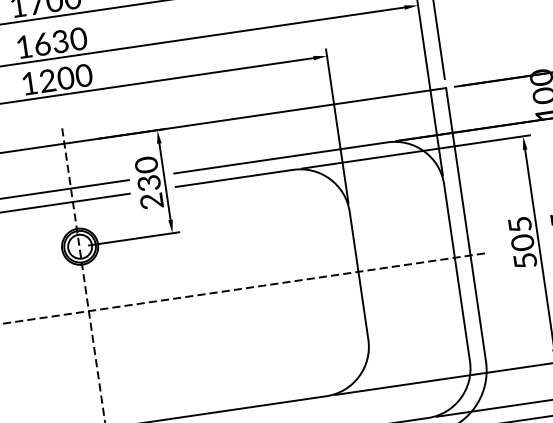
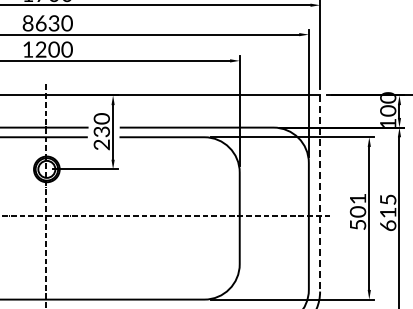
text: (23, 47) -> (27, 23), 1630 -> 8630
text: (520, 223) -> (358, 198), 505 -> 501
line: (466, 226) -> (320, 194), solid -> dashed

